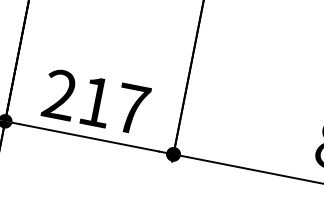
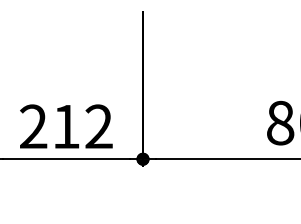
text: (131, 108) -> (98, 126), 217 -> 212

